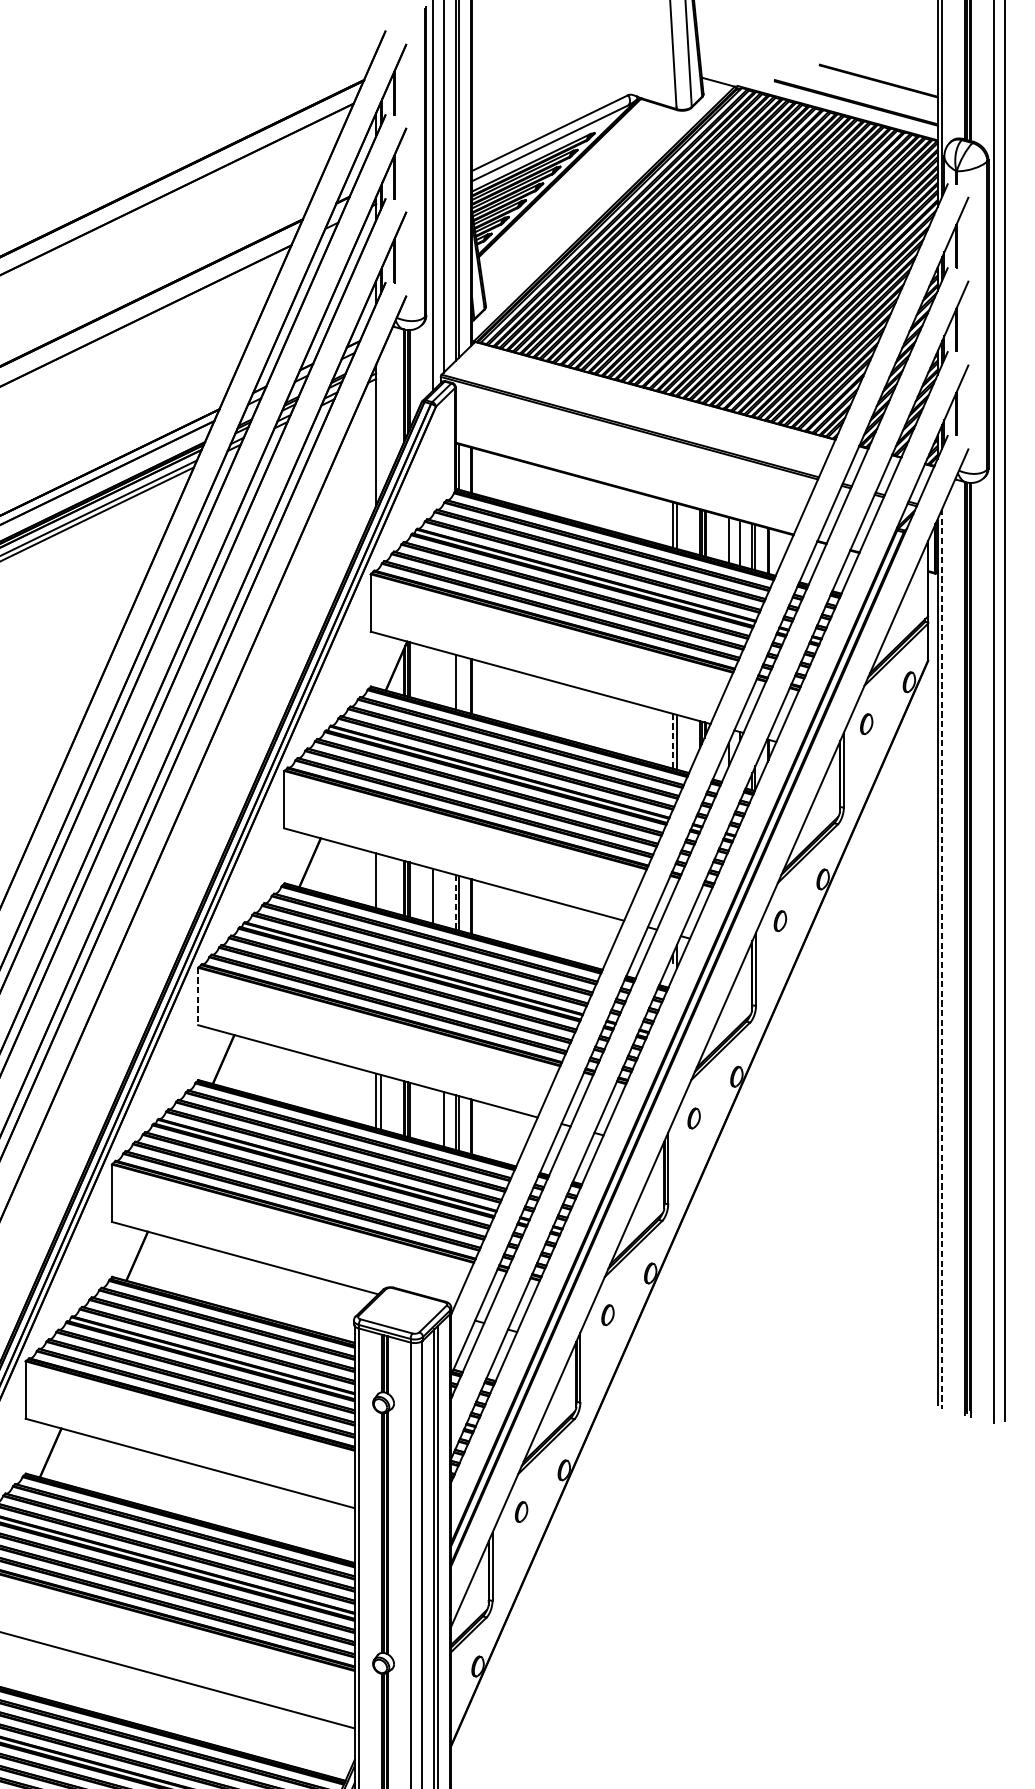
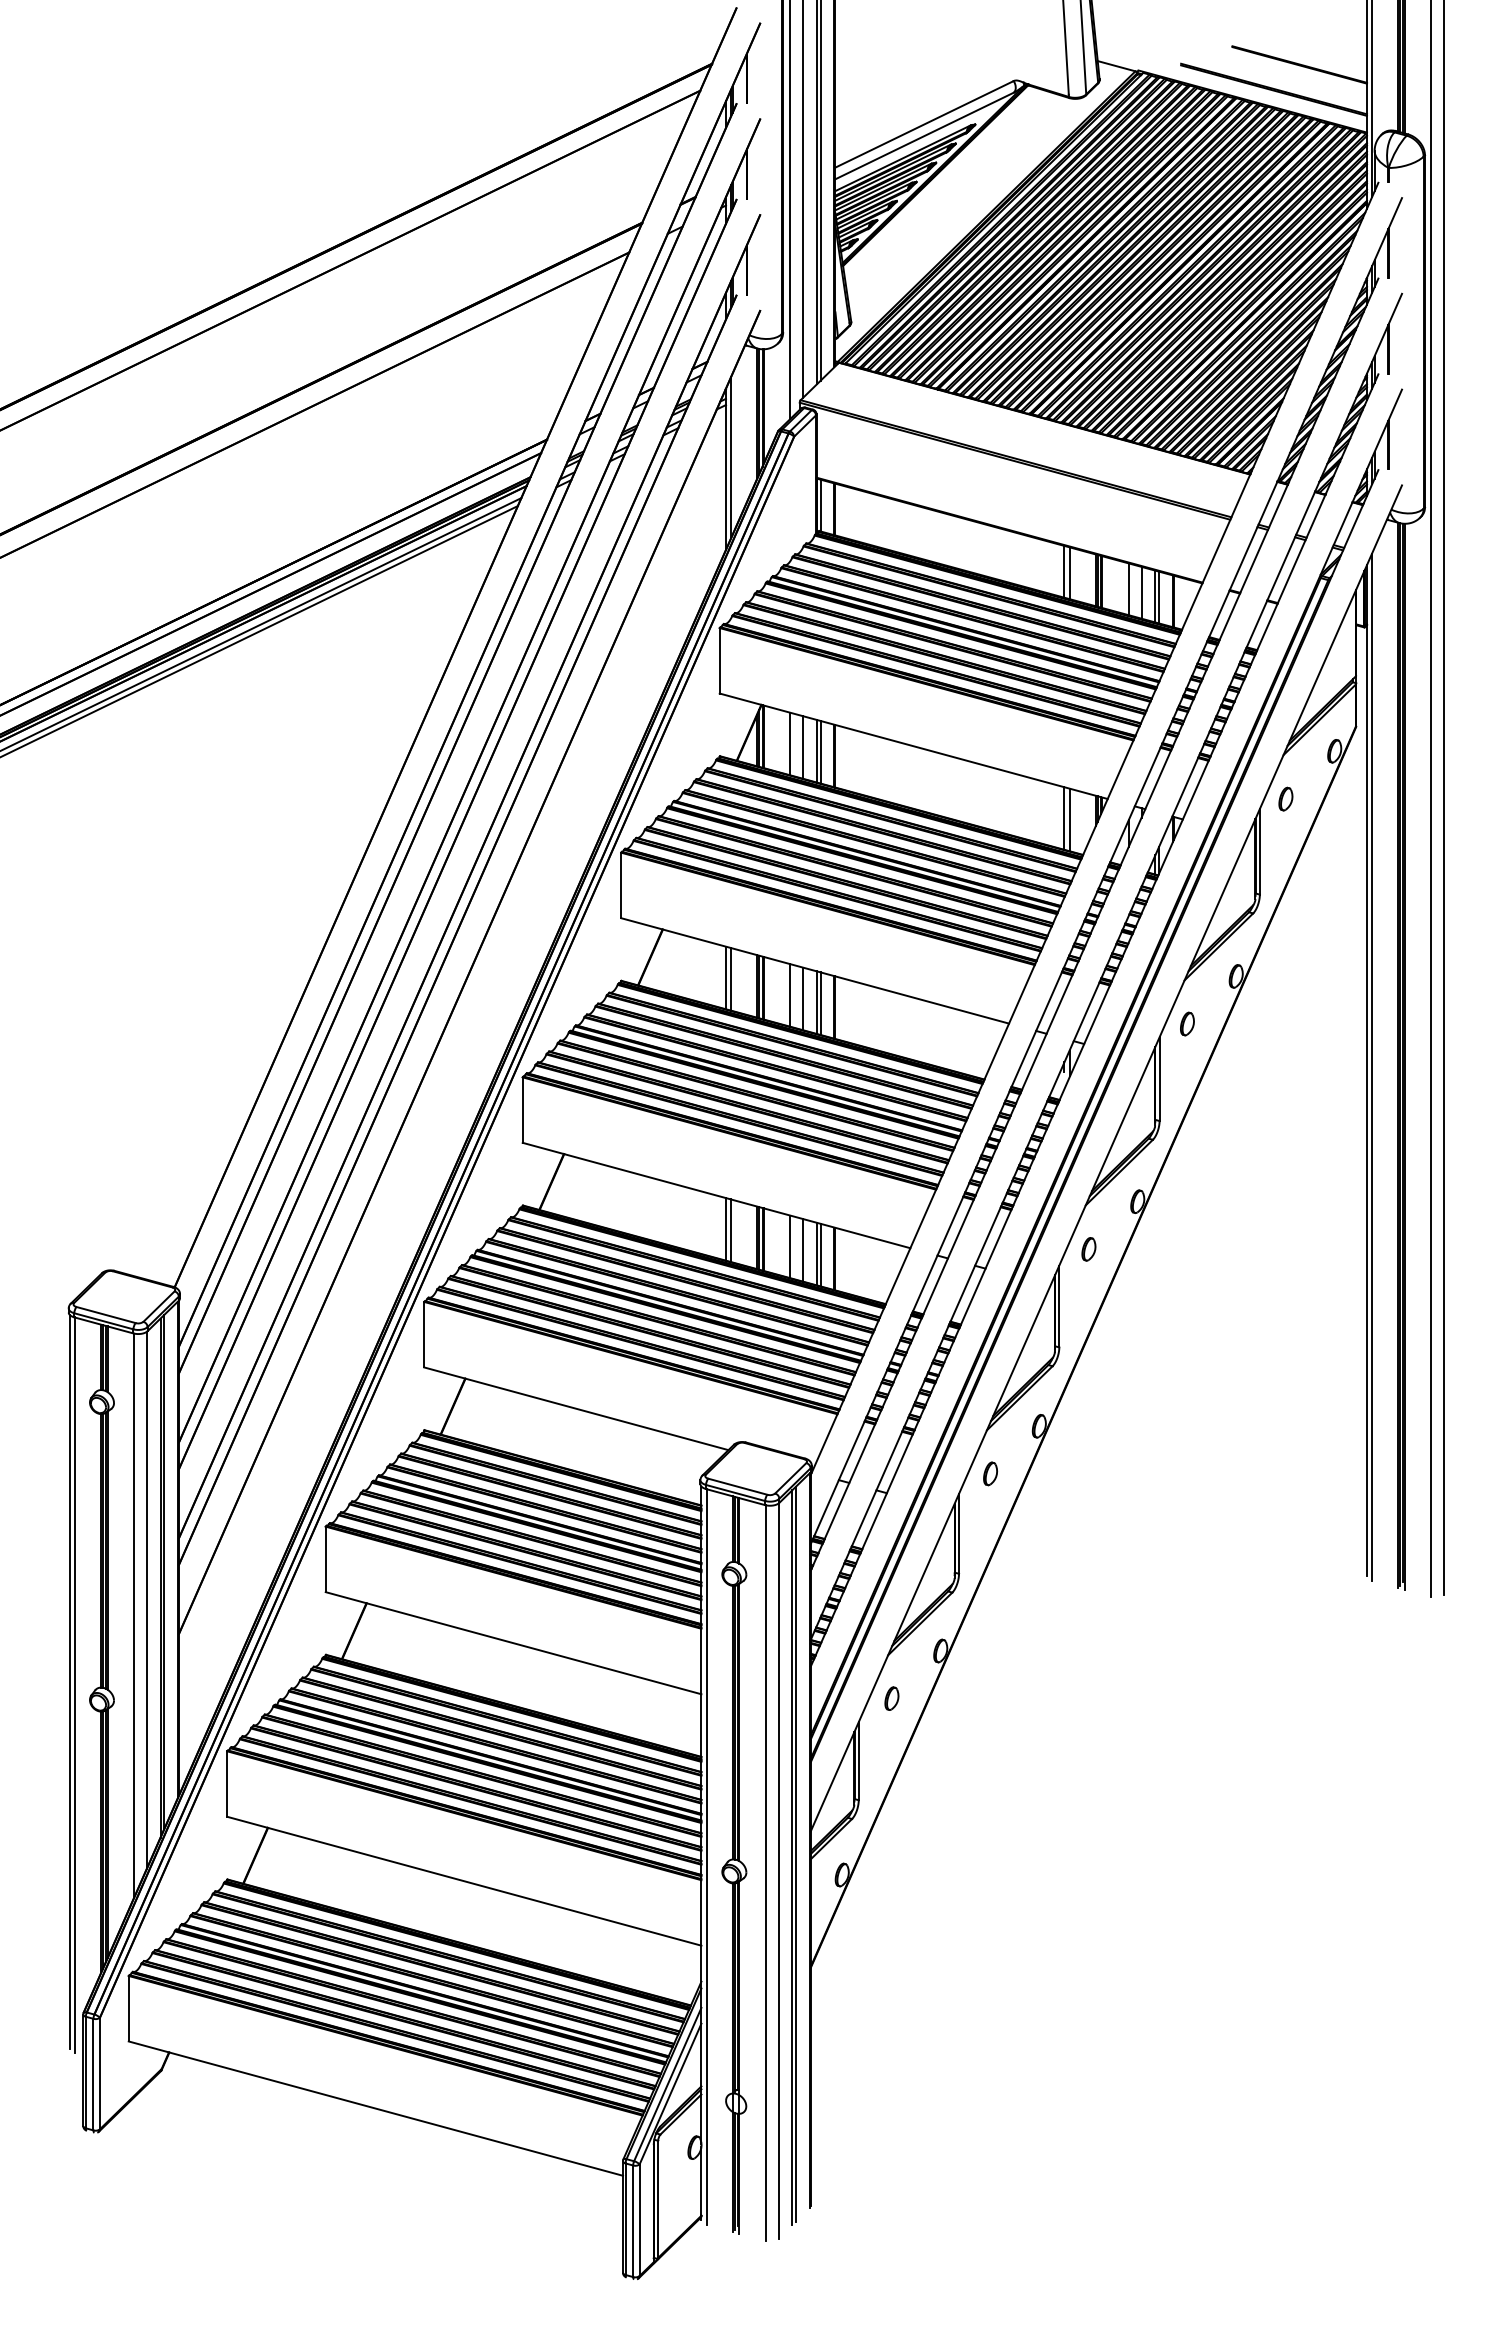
line: (381, 424) -> (731, 457), added
line: (432, 675) -> (790, 743), added
line: (444, 678) -> (803, 747), added
line: (459, 682) -> (820, 751), added
line: (672, 741) -> (1064, 819), dashed -> solid
line: (381, 882) -> (731, 979), added
line: (444, 898) -> (803, 998), added
line: (455, 903) -> (816, 1003), dashed -> solid
line: (942, 959) -> (1372, 1067), dashed -> solid
line: (198, 996) -> (522, 1110), dashed -> solid
line: (432, 1116) -> (790, 1246), added

